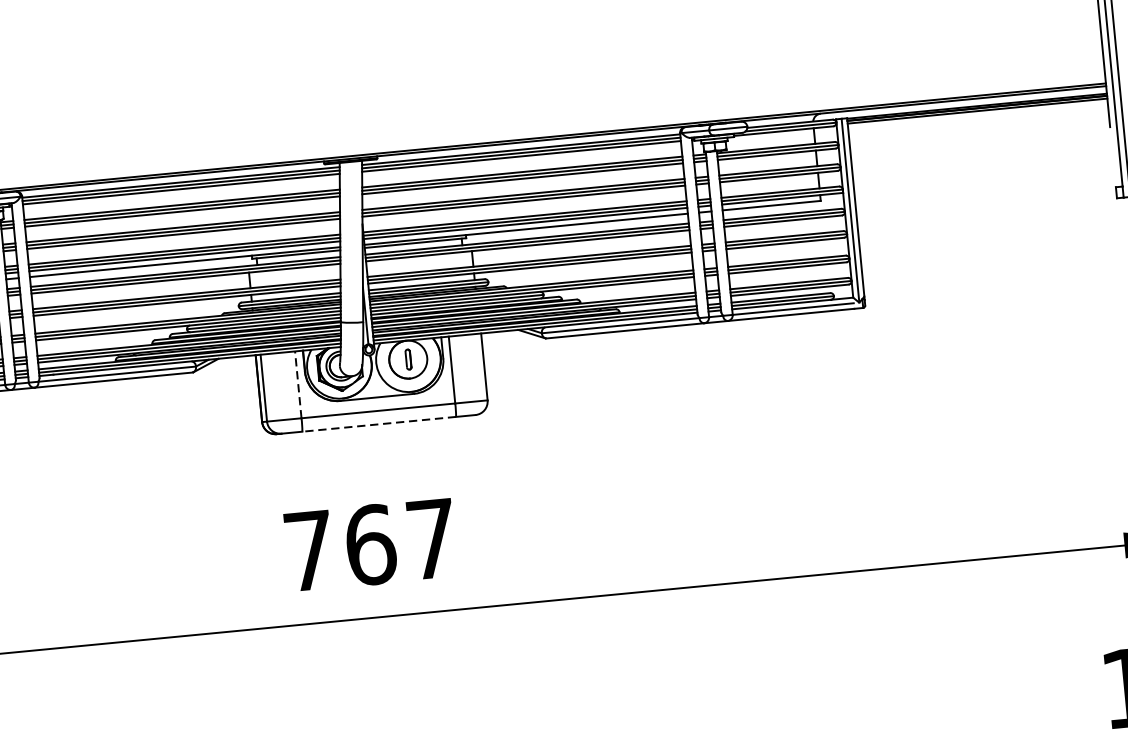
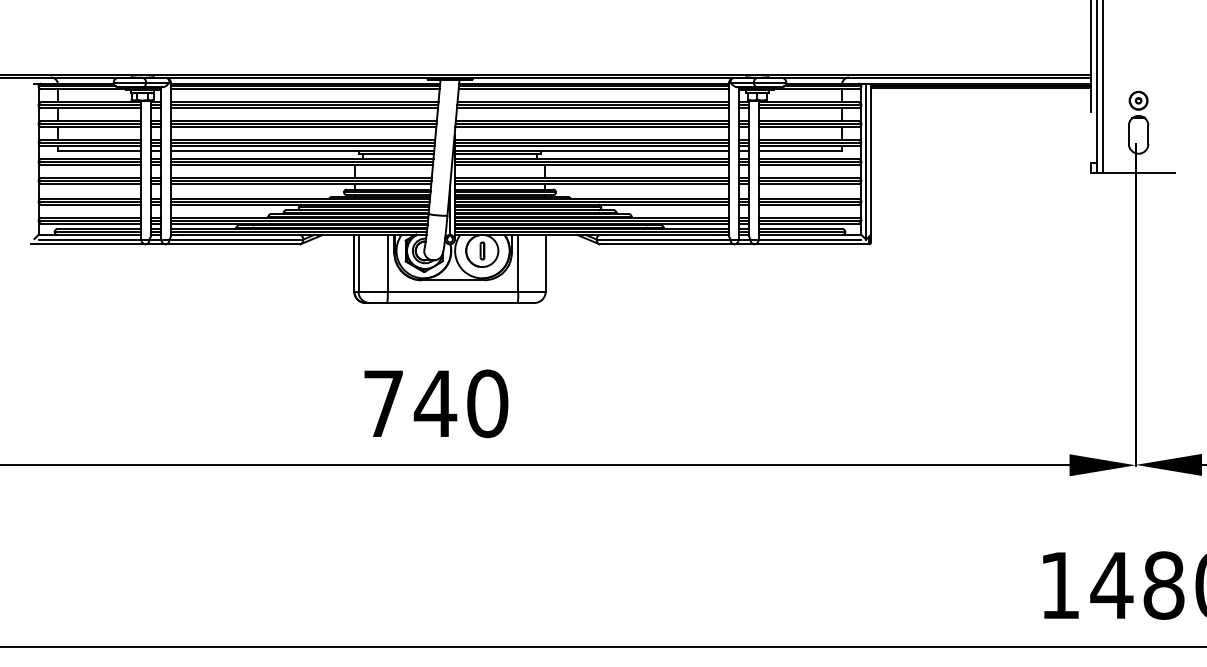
line: (297, 383) -> (387, 262), dashed -> solid
line: (379, 424) -> (452, 303), dashed -> solid
text: (399, 541) -> (460, 403), 767 -> 740

